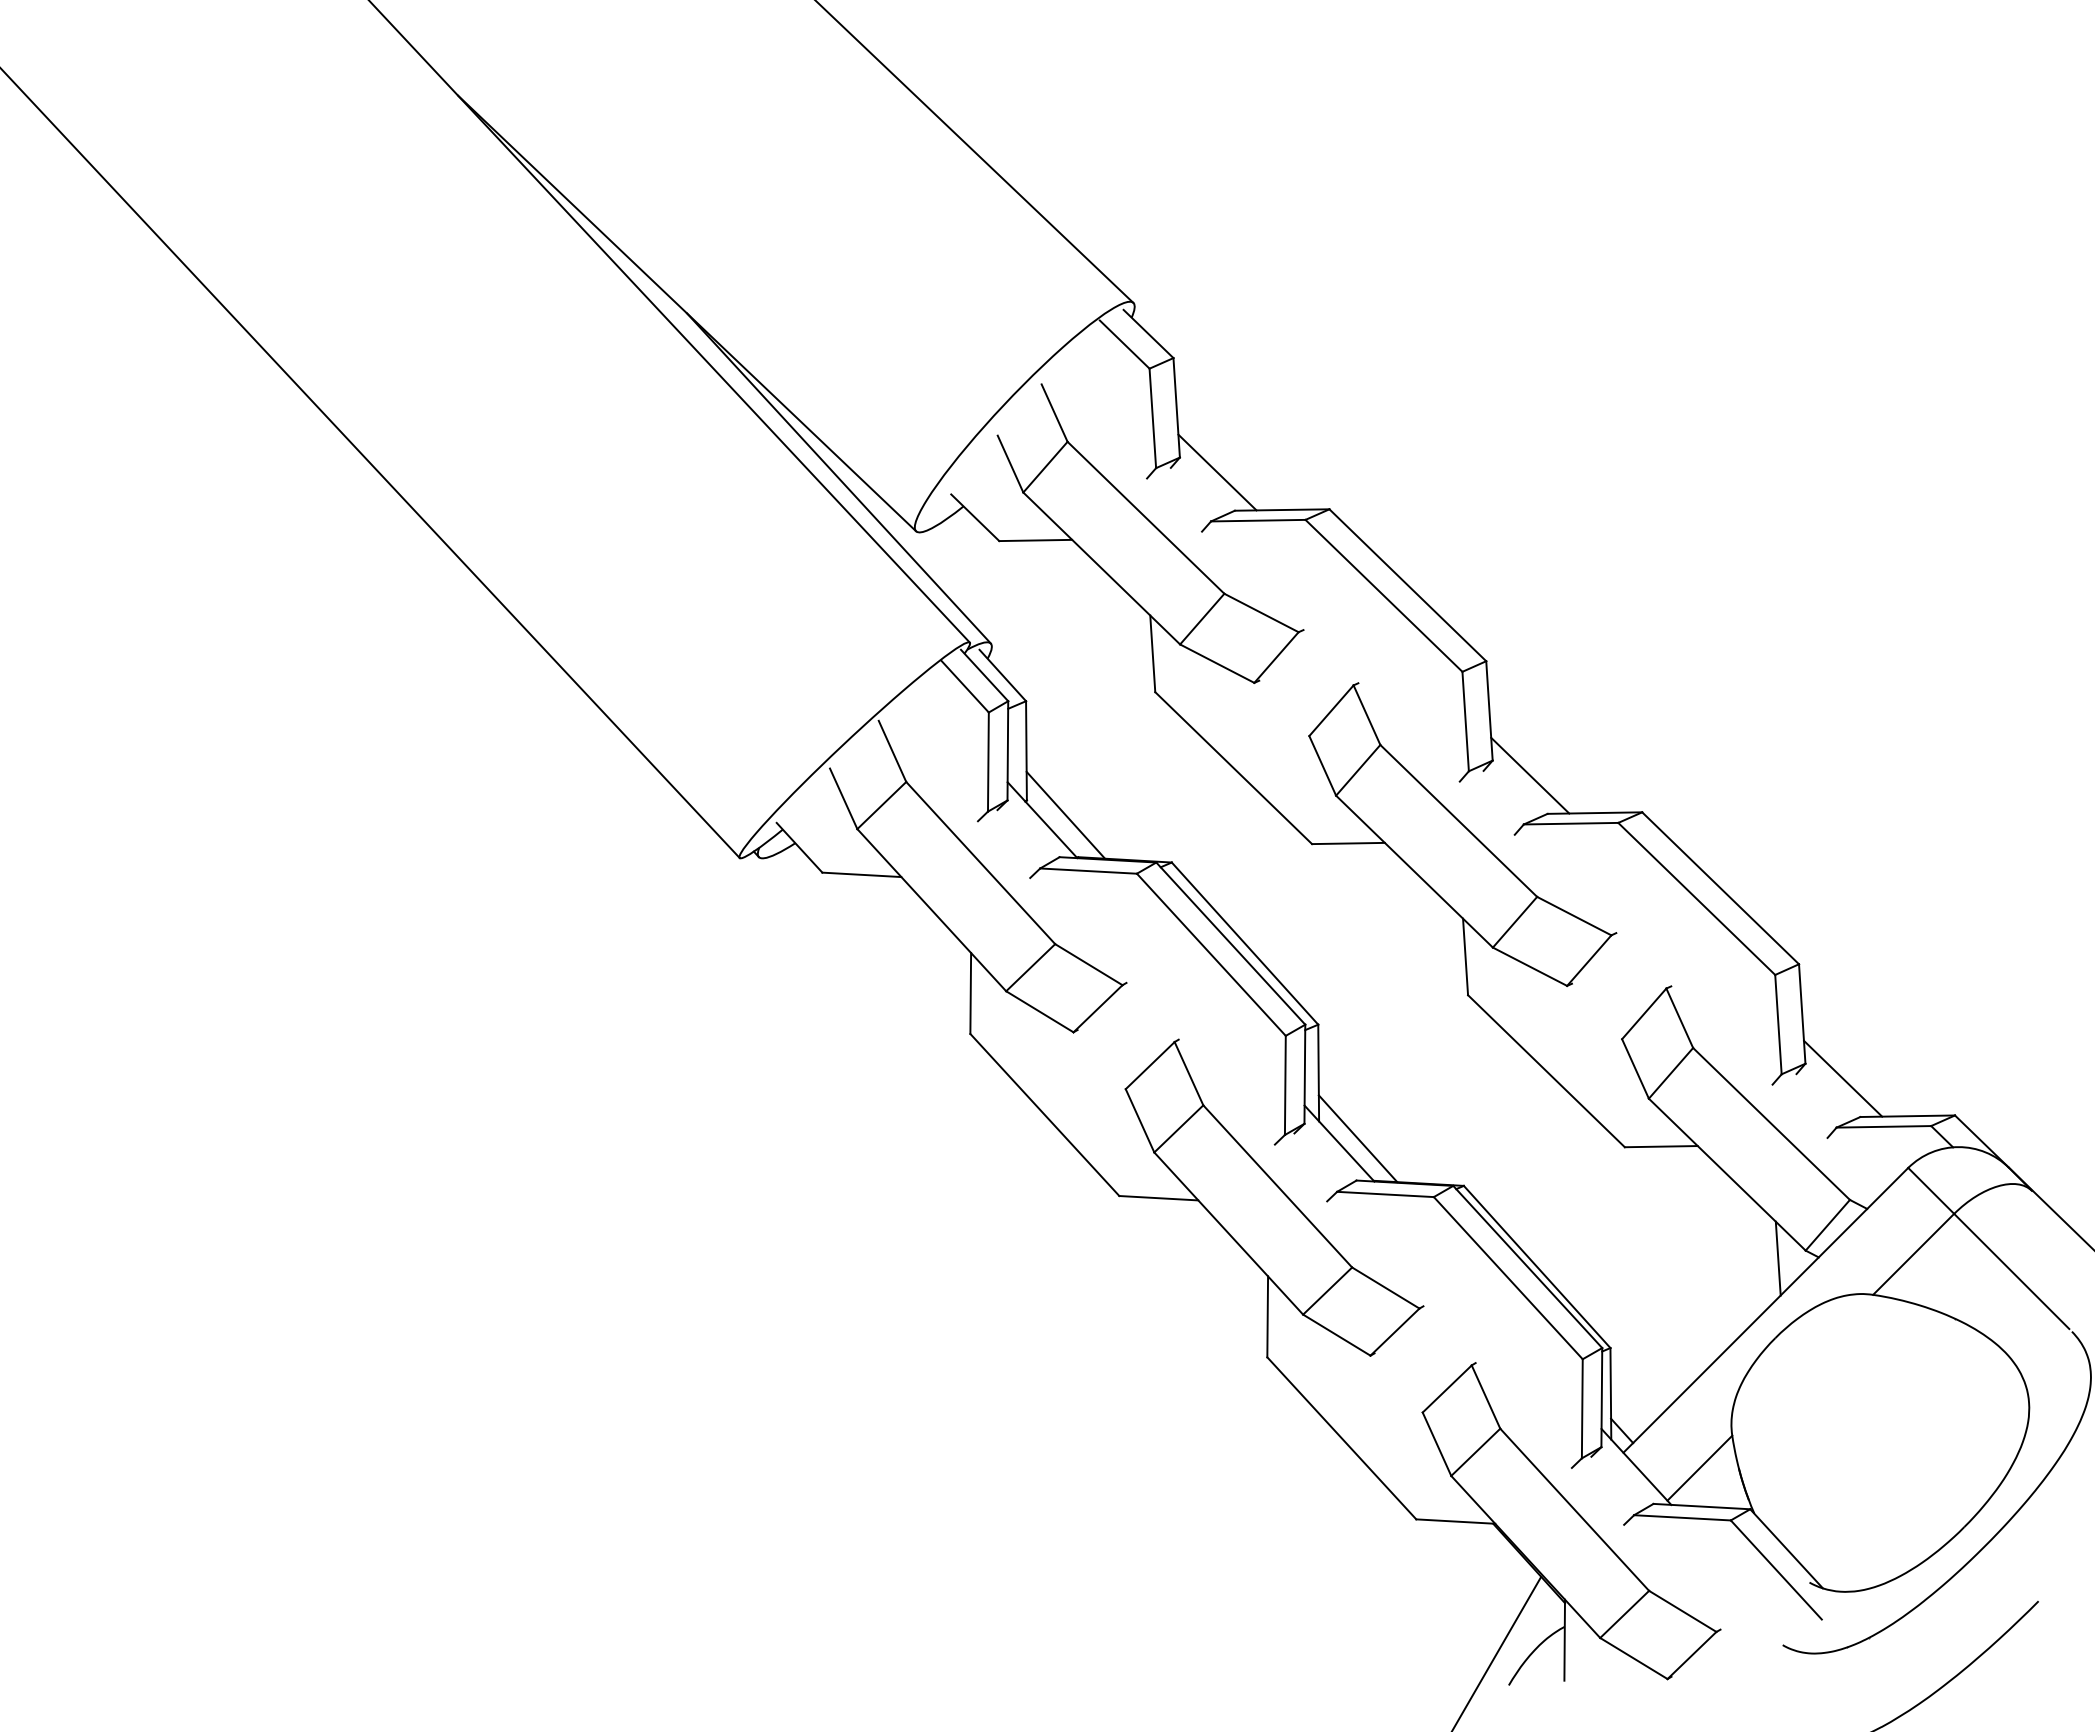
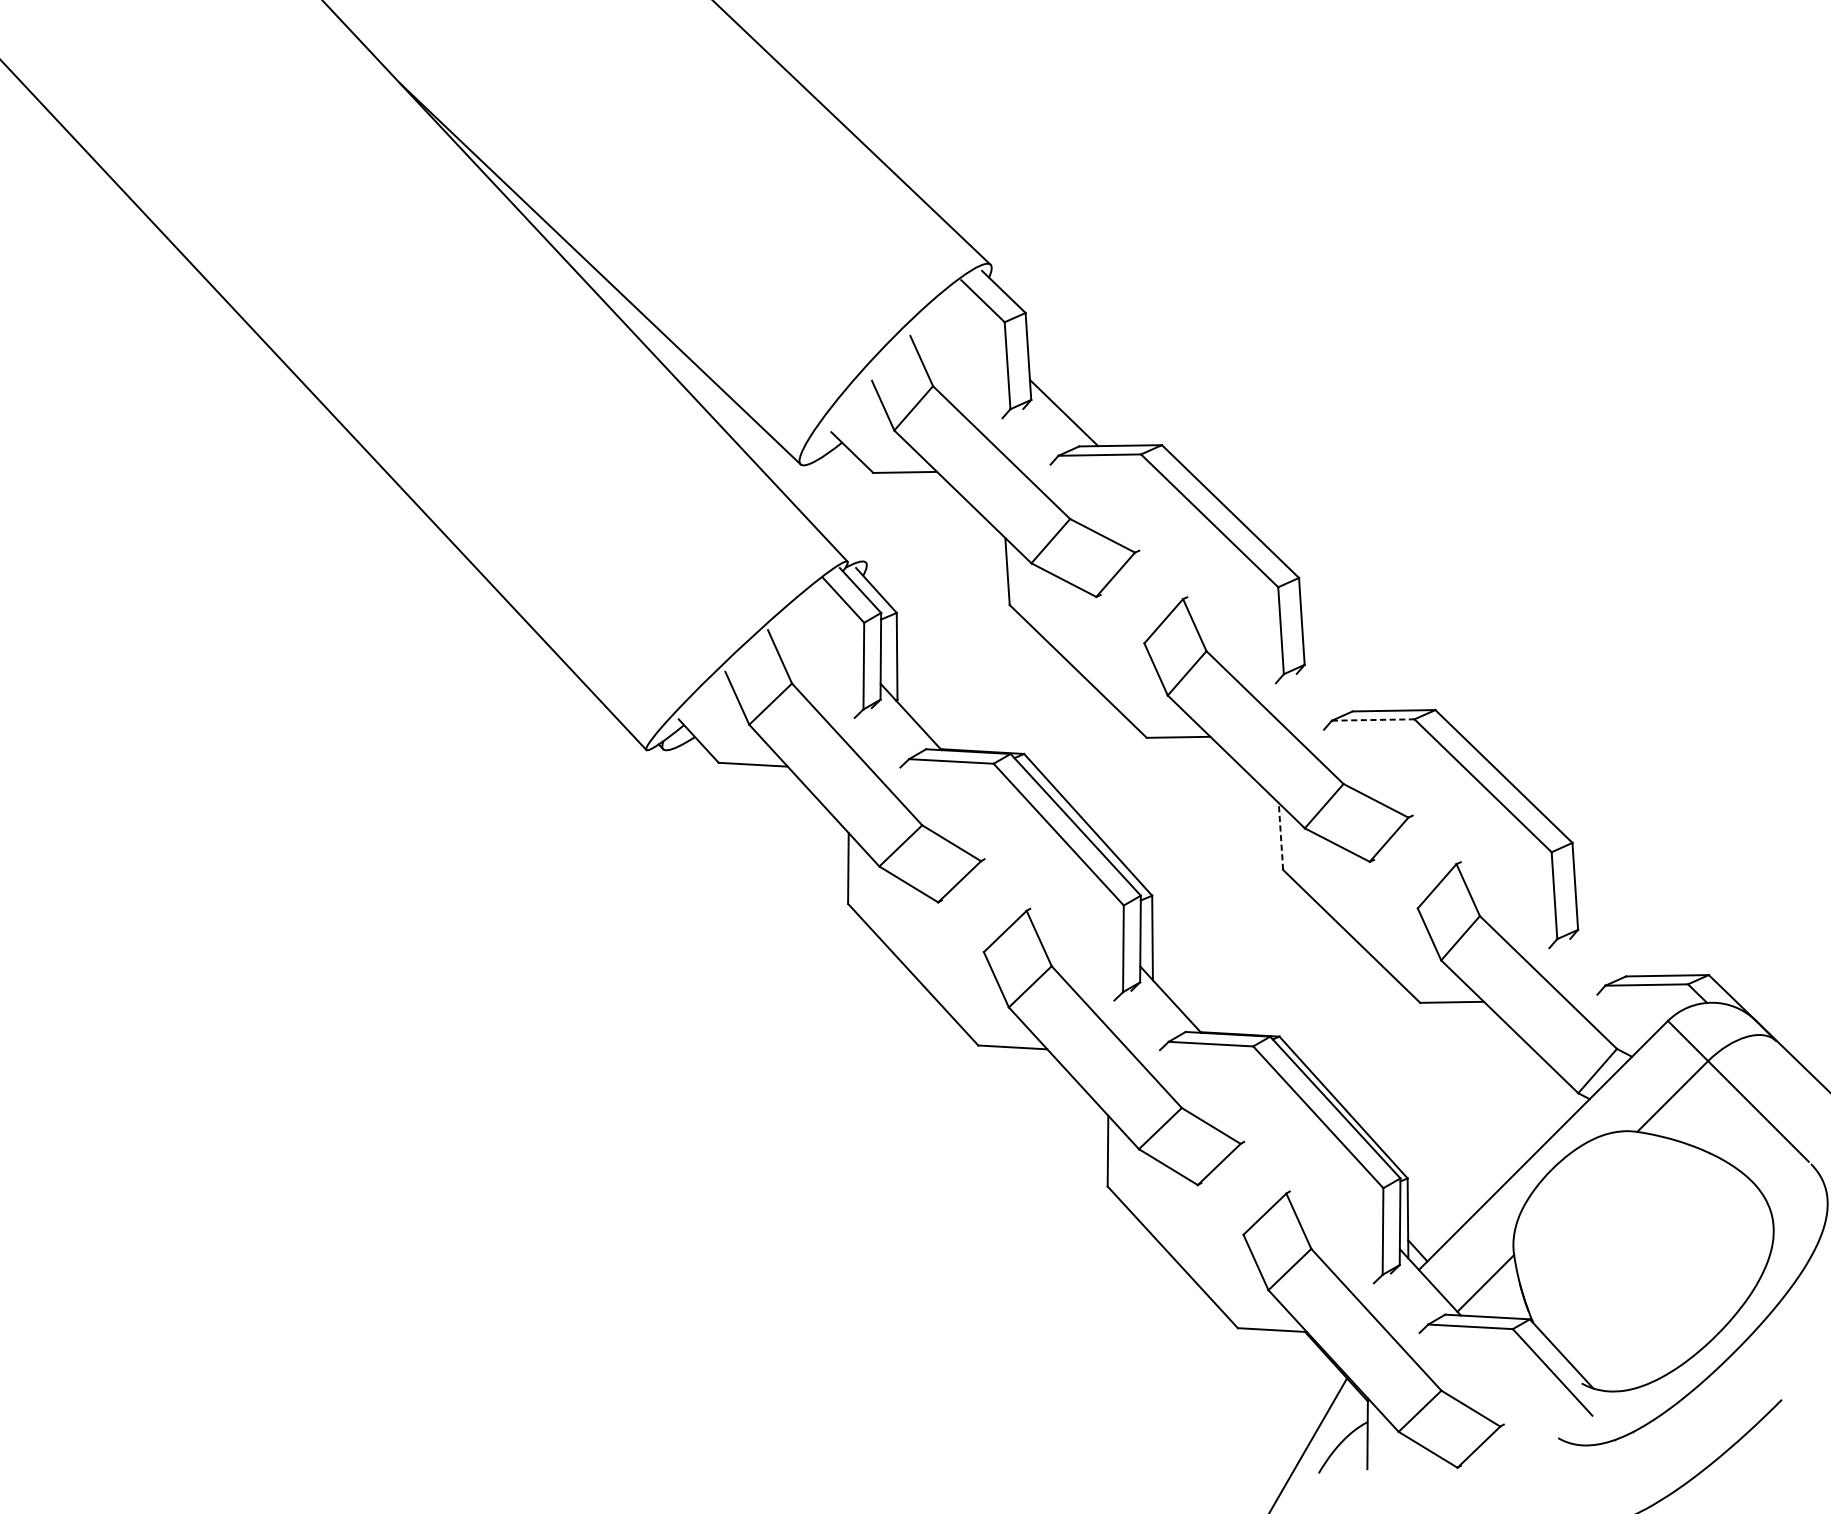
line: (838, 478) -> (732, 418), removed
line: (1530, 775) -> (1337, 677), removed
line: (1065, 814) -> (931, 711), removed
line: (1571, 823) -> (1373, 719), solid -> dashed
line: (1465, 956) -> (1280, 836), solid -> dashed
line: (1843, 1078) -> (1611, 942), removed
line: (1357, 1138) -> (1186, 995), removed
line: (1777, 1258) -> (1553, 1100), removed

